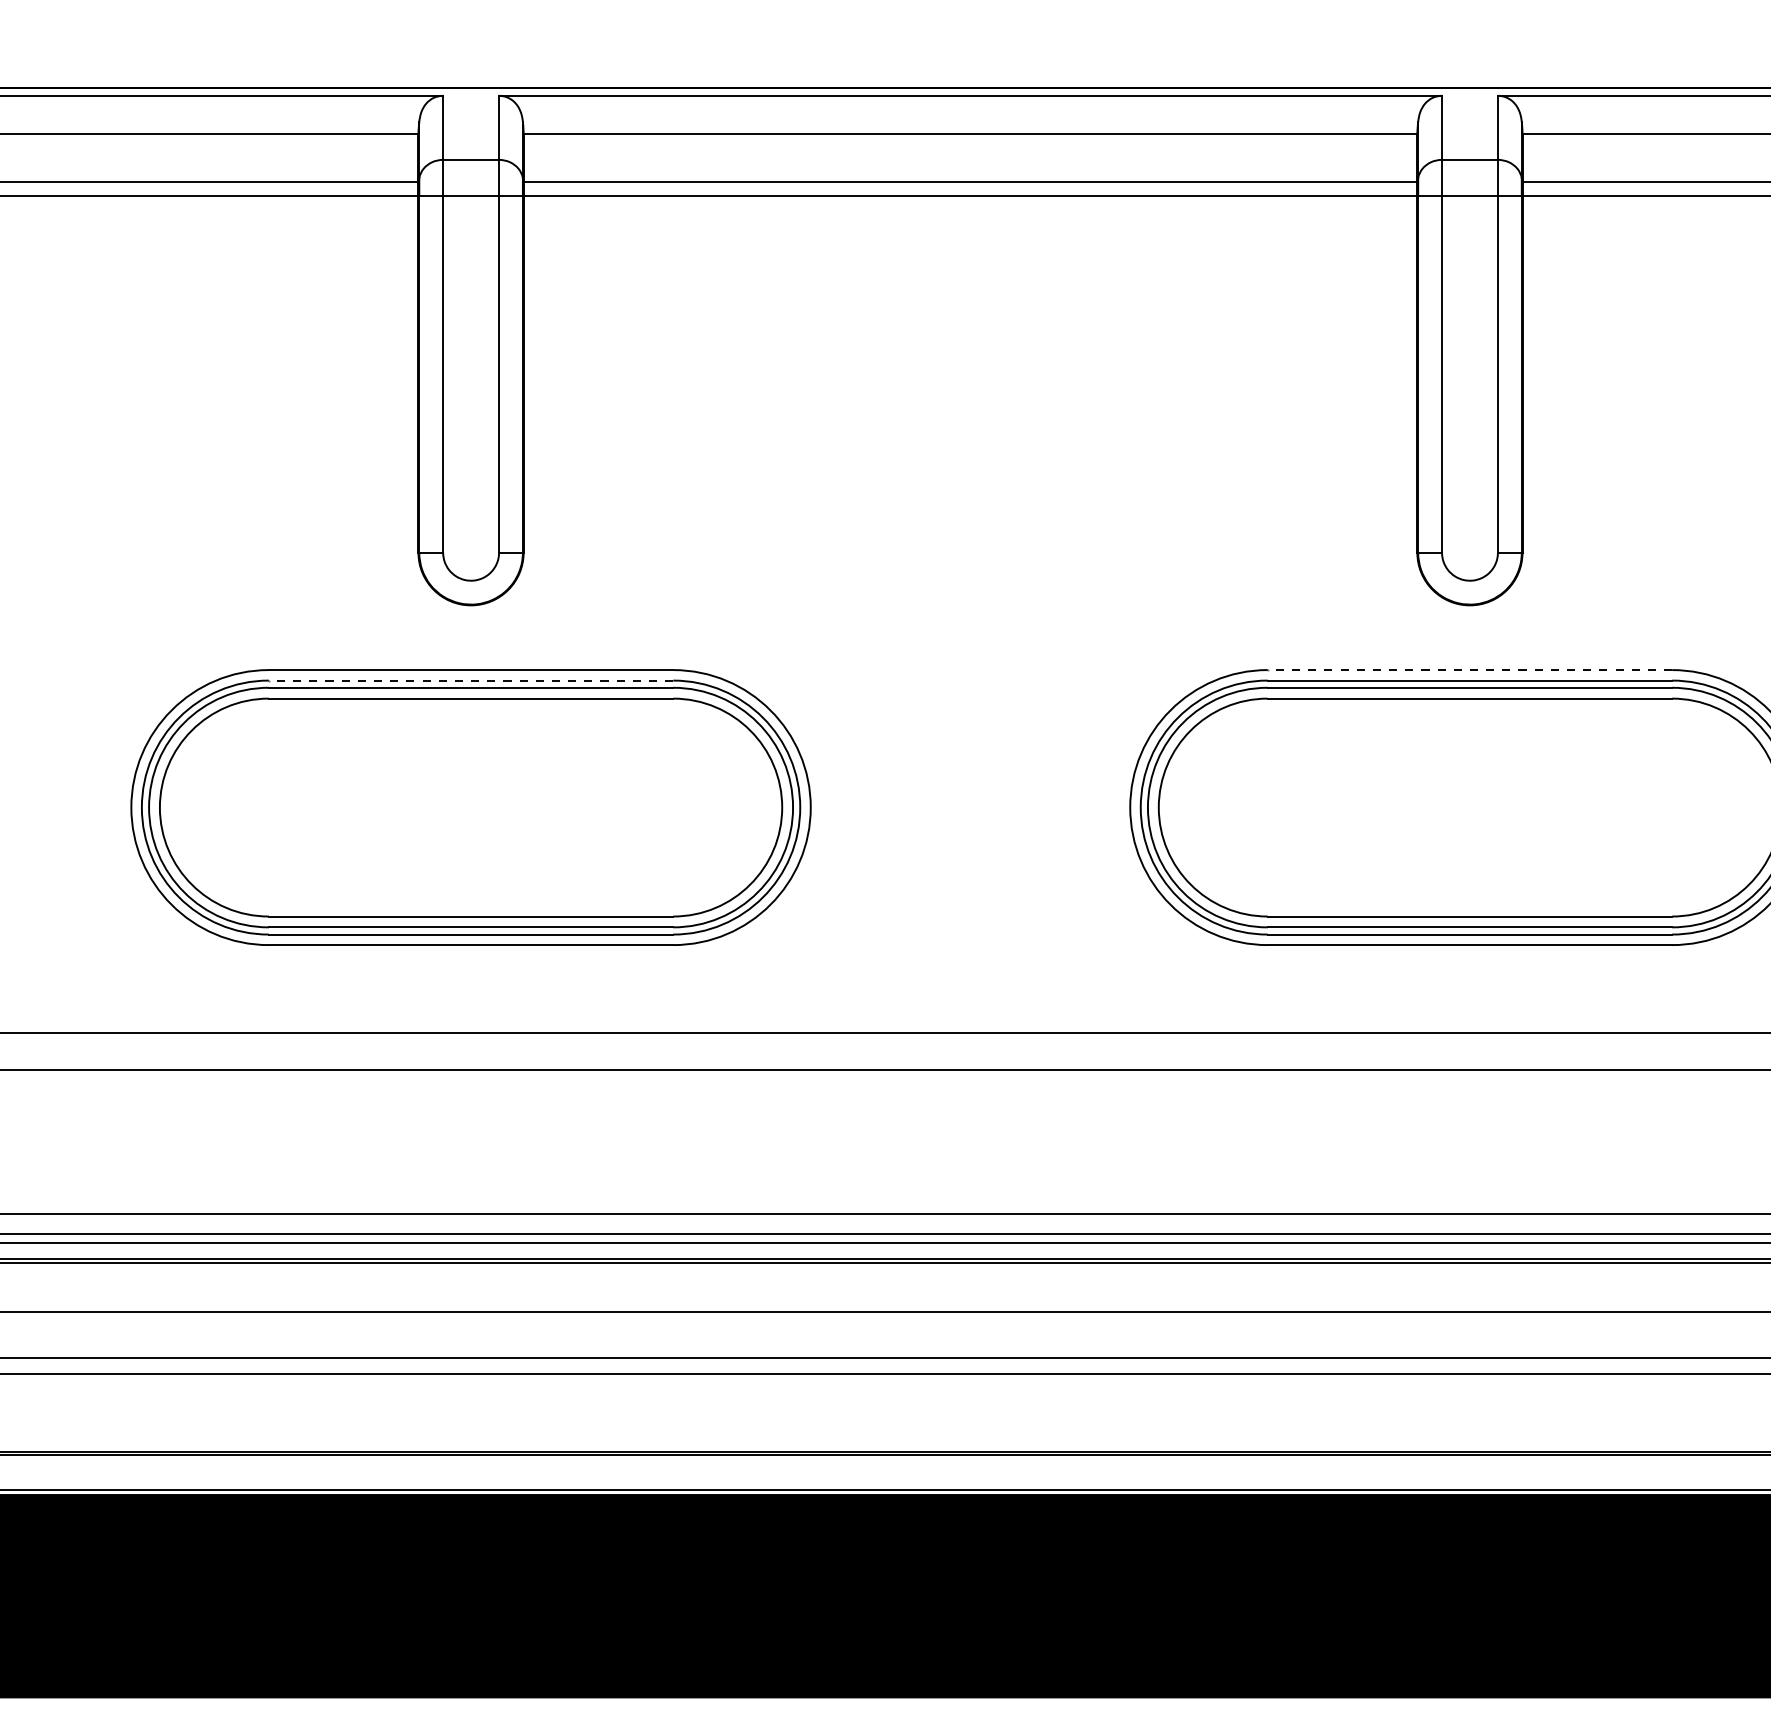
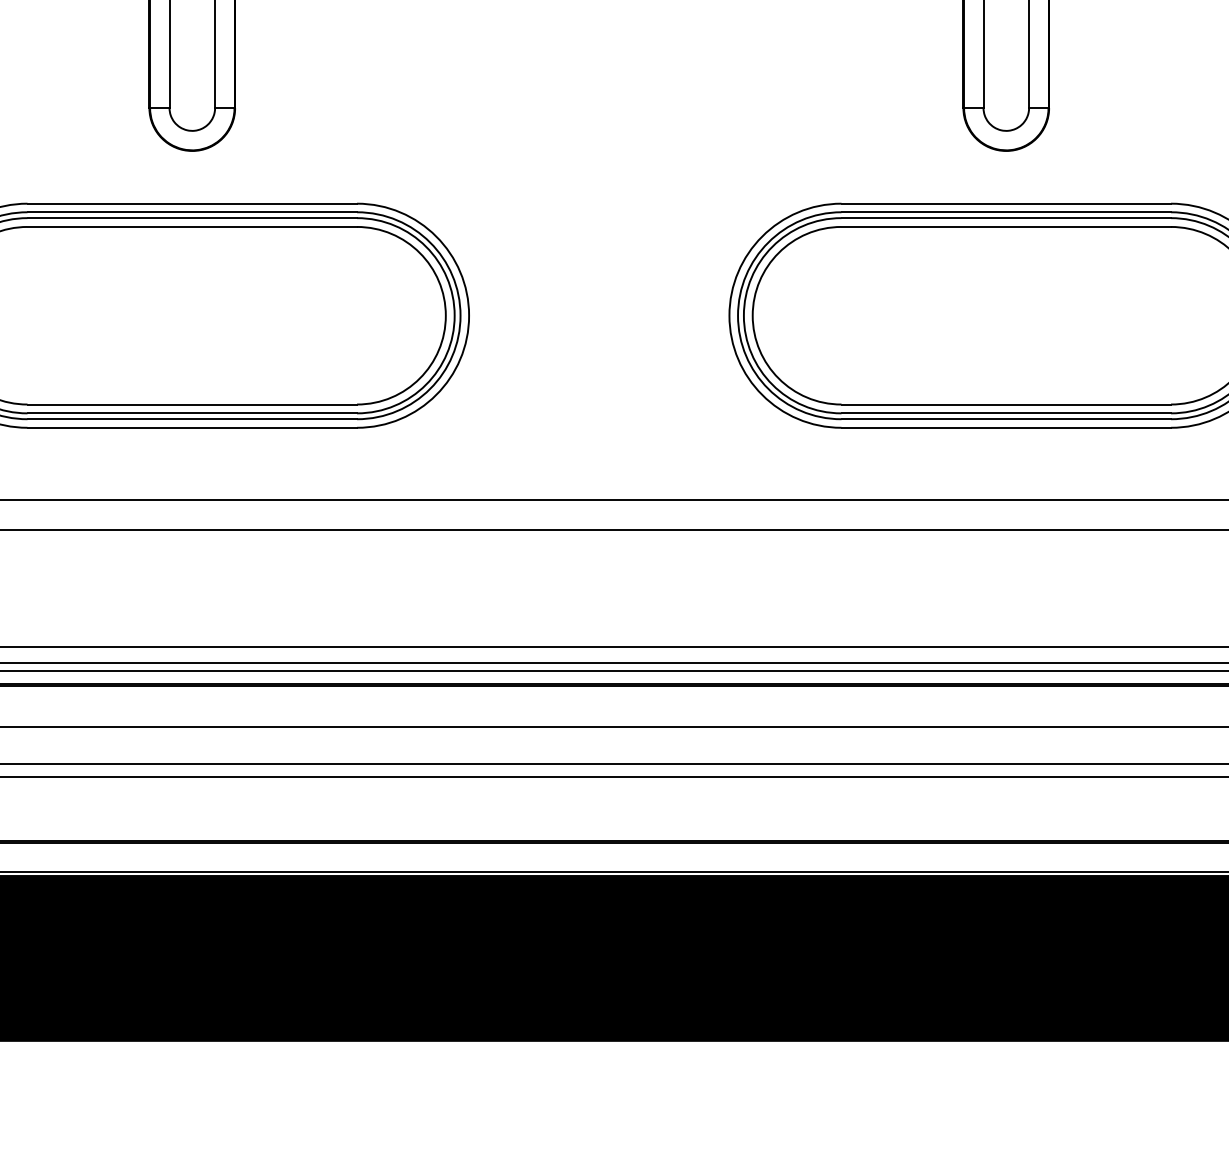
line: (1469, 670) -> (1005, 204), dashed -> solid
line: (470, 680) -> (191, 212), dashed -> solid

